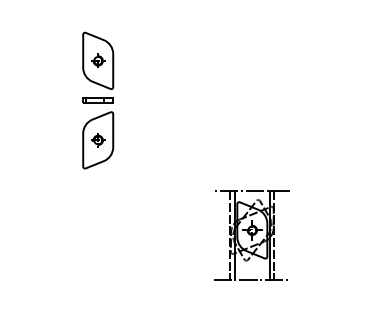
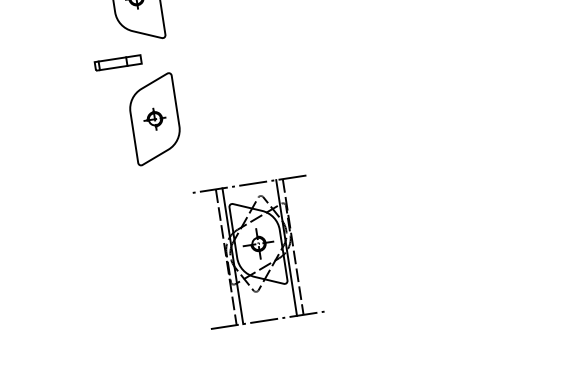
part: (97, 100) -> (117, 62), moved
part: (251, 235) -> (258, 251), moved

